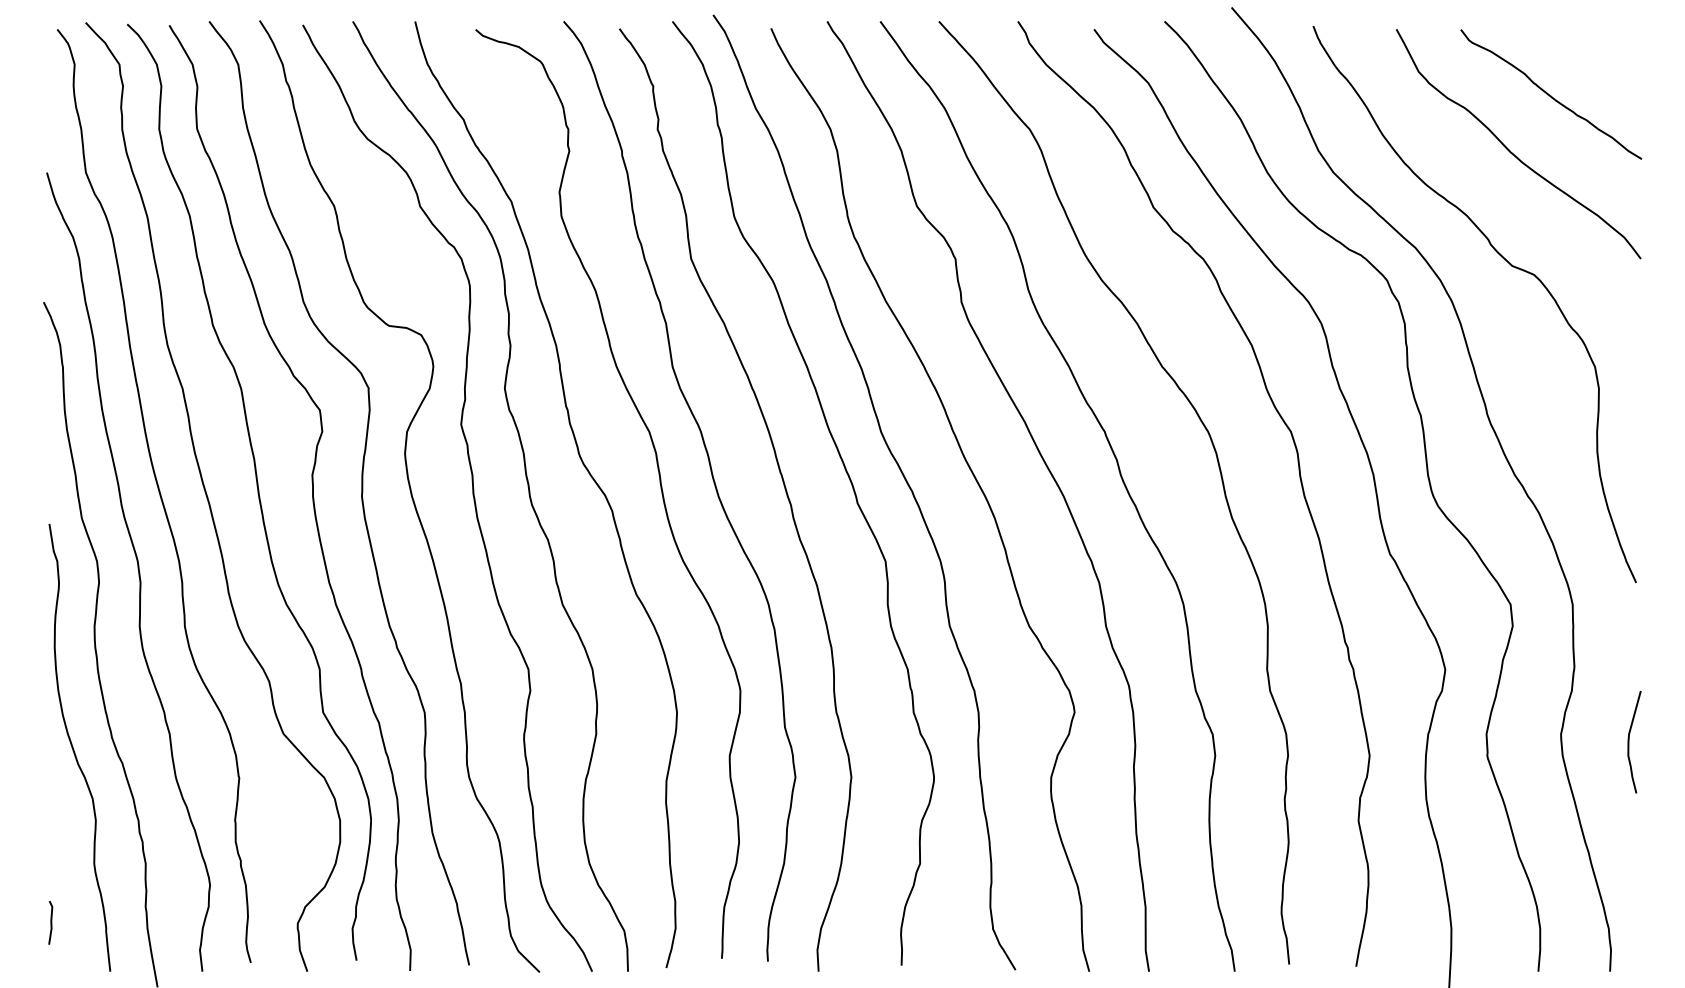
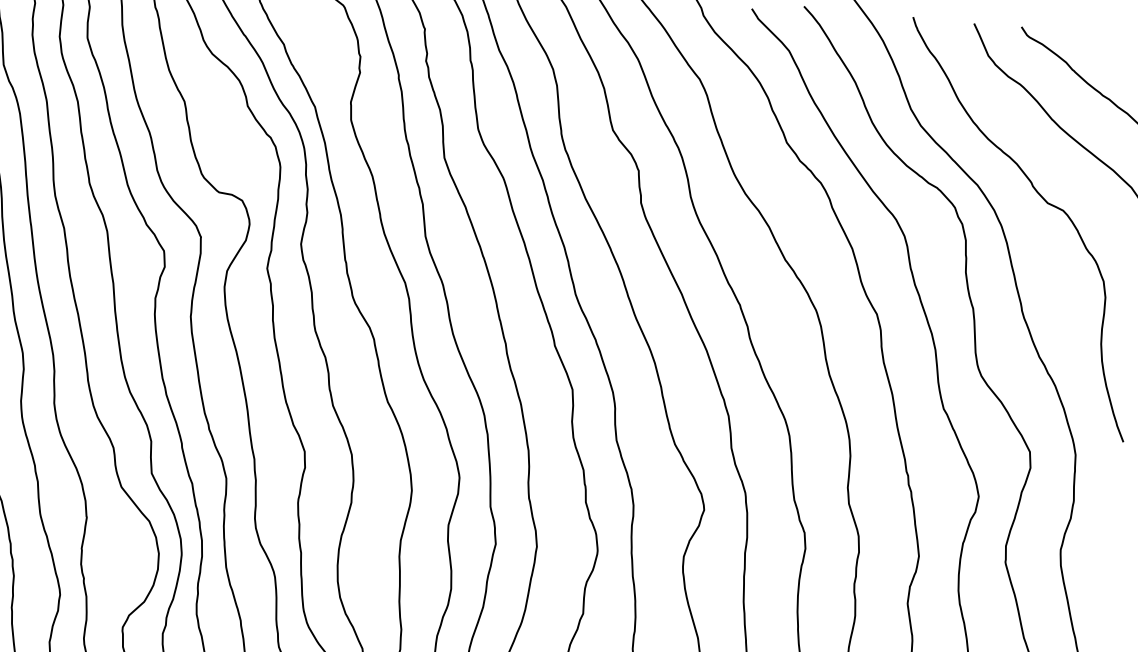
curve: (1629, 741) -> (1110, 558), removed

